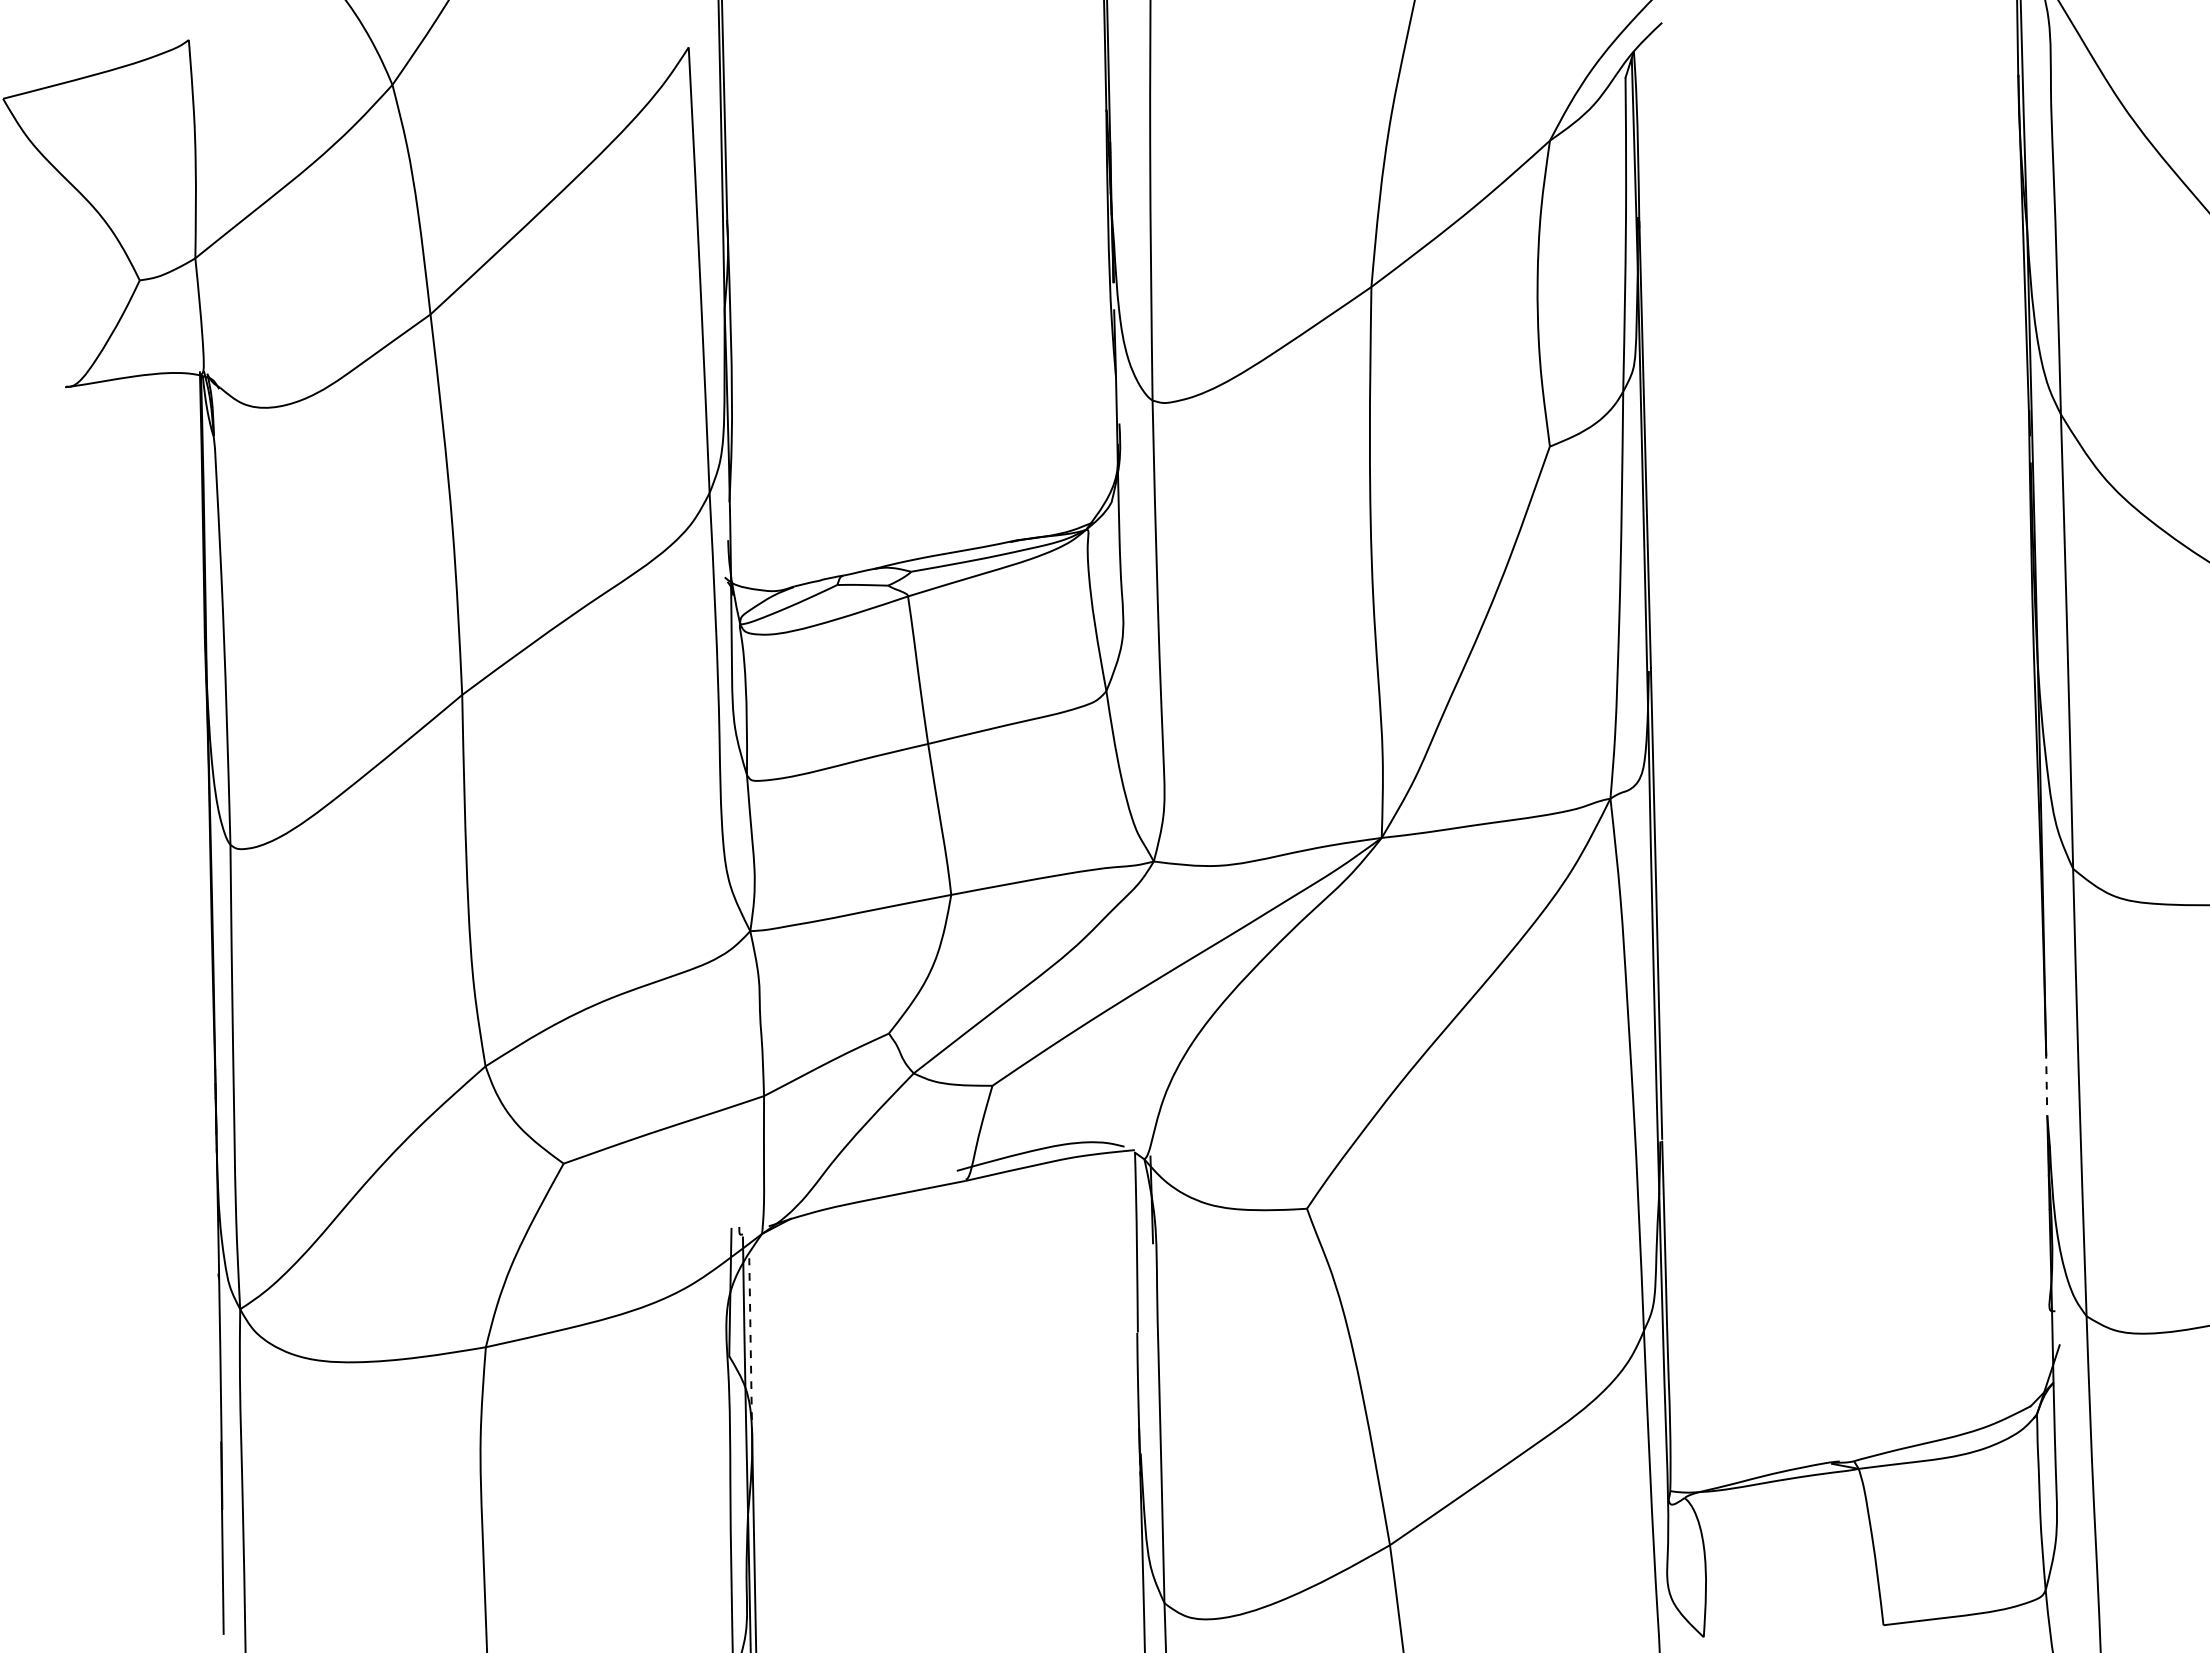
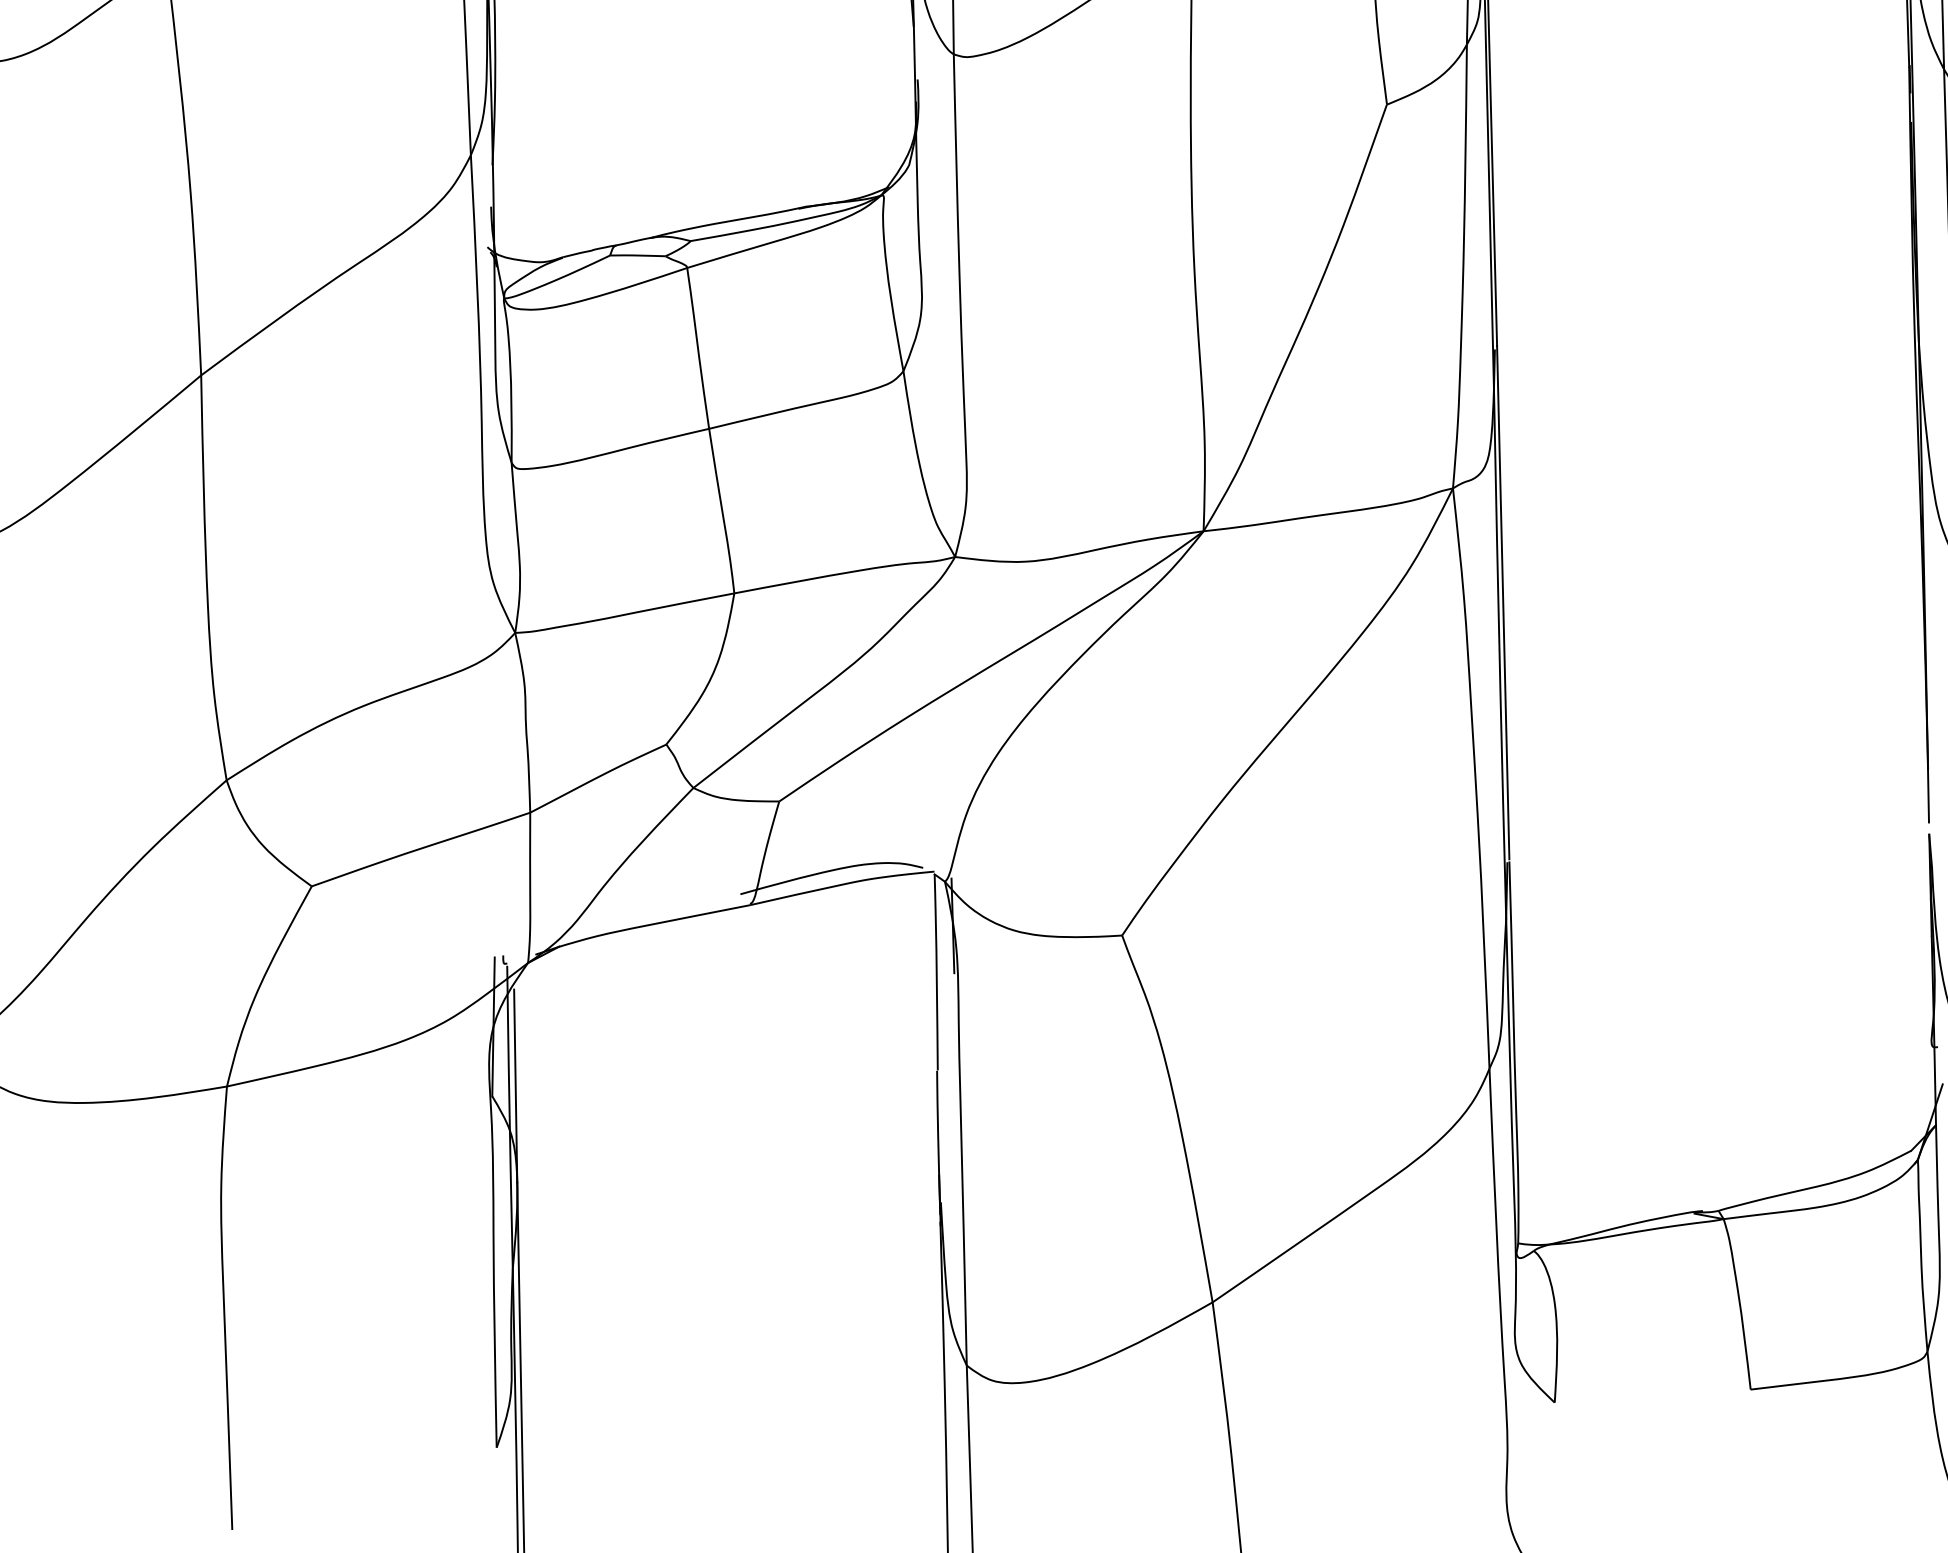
line: (2046, 1080) -> (1928, 795), dashed -> solid
line: (750, 1346) -> (515, 1085), dashed -> solid

